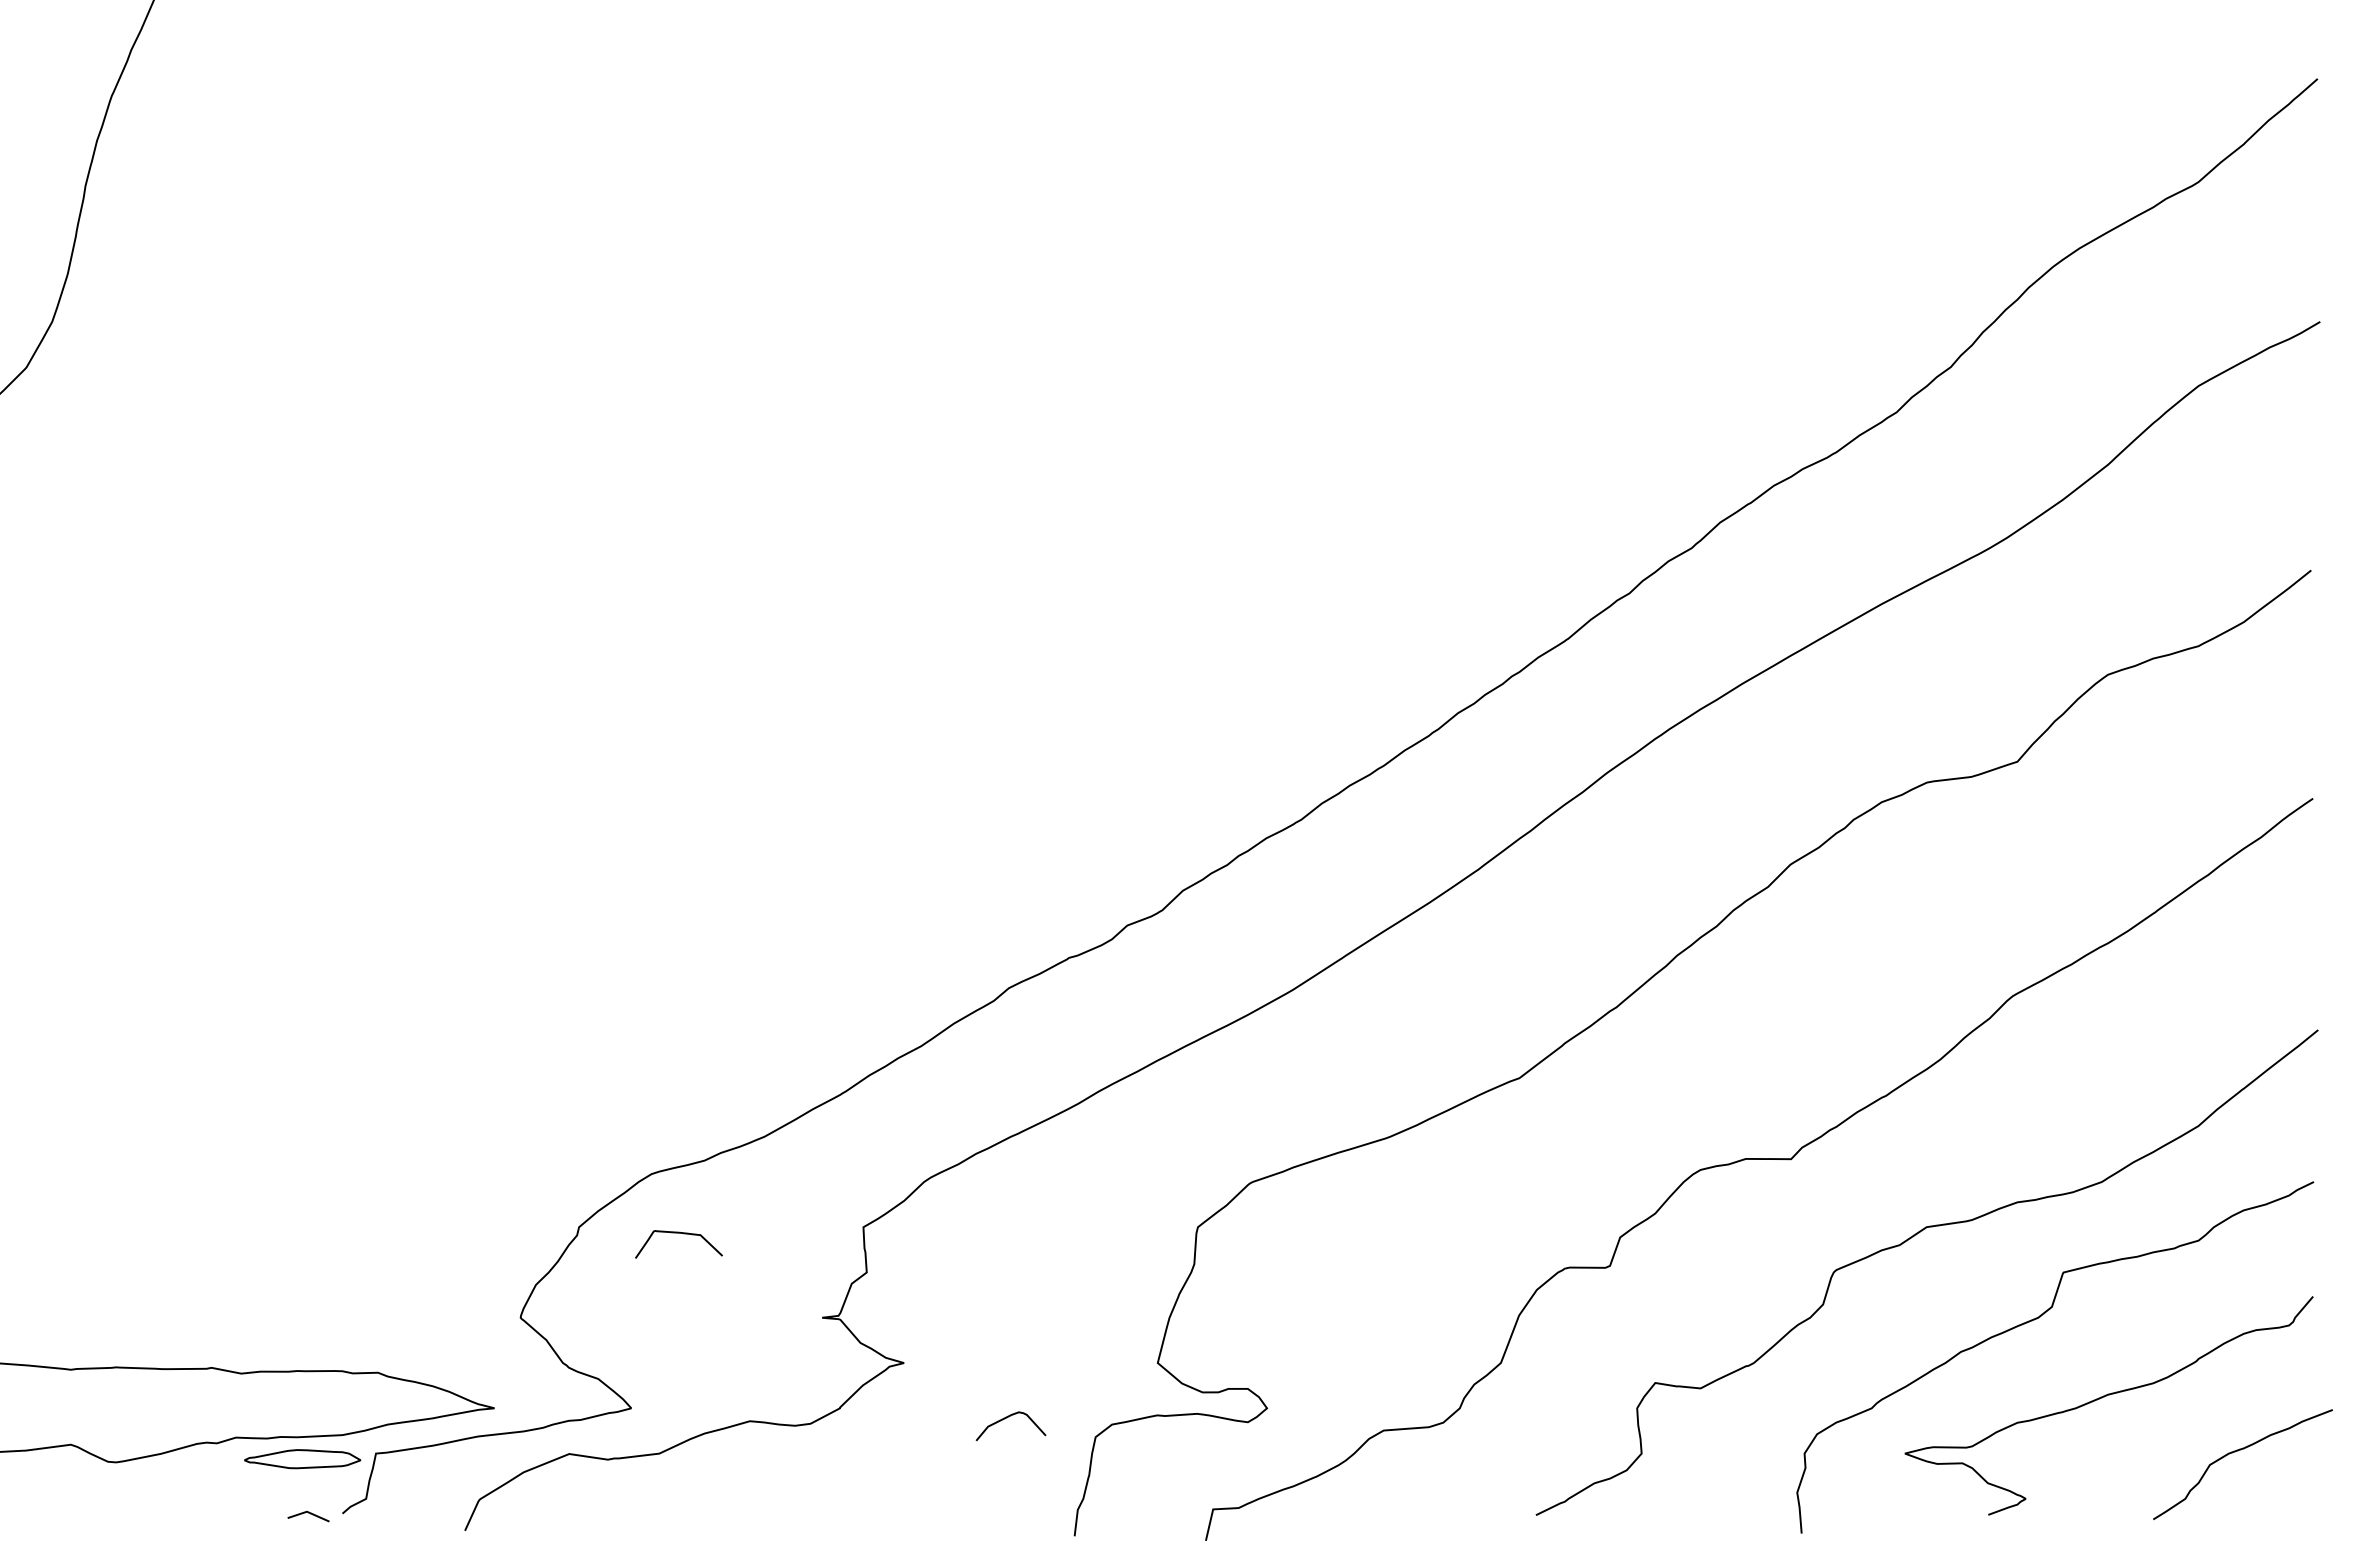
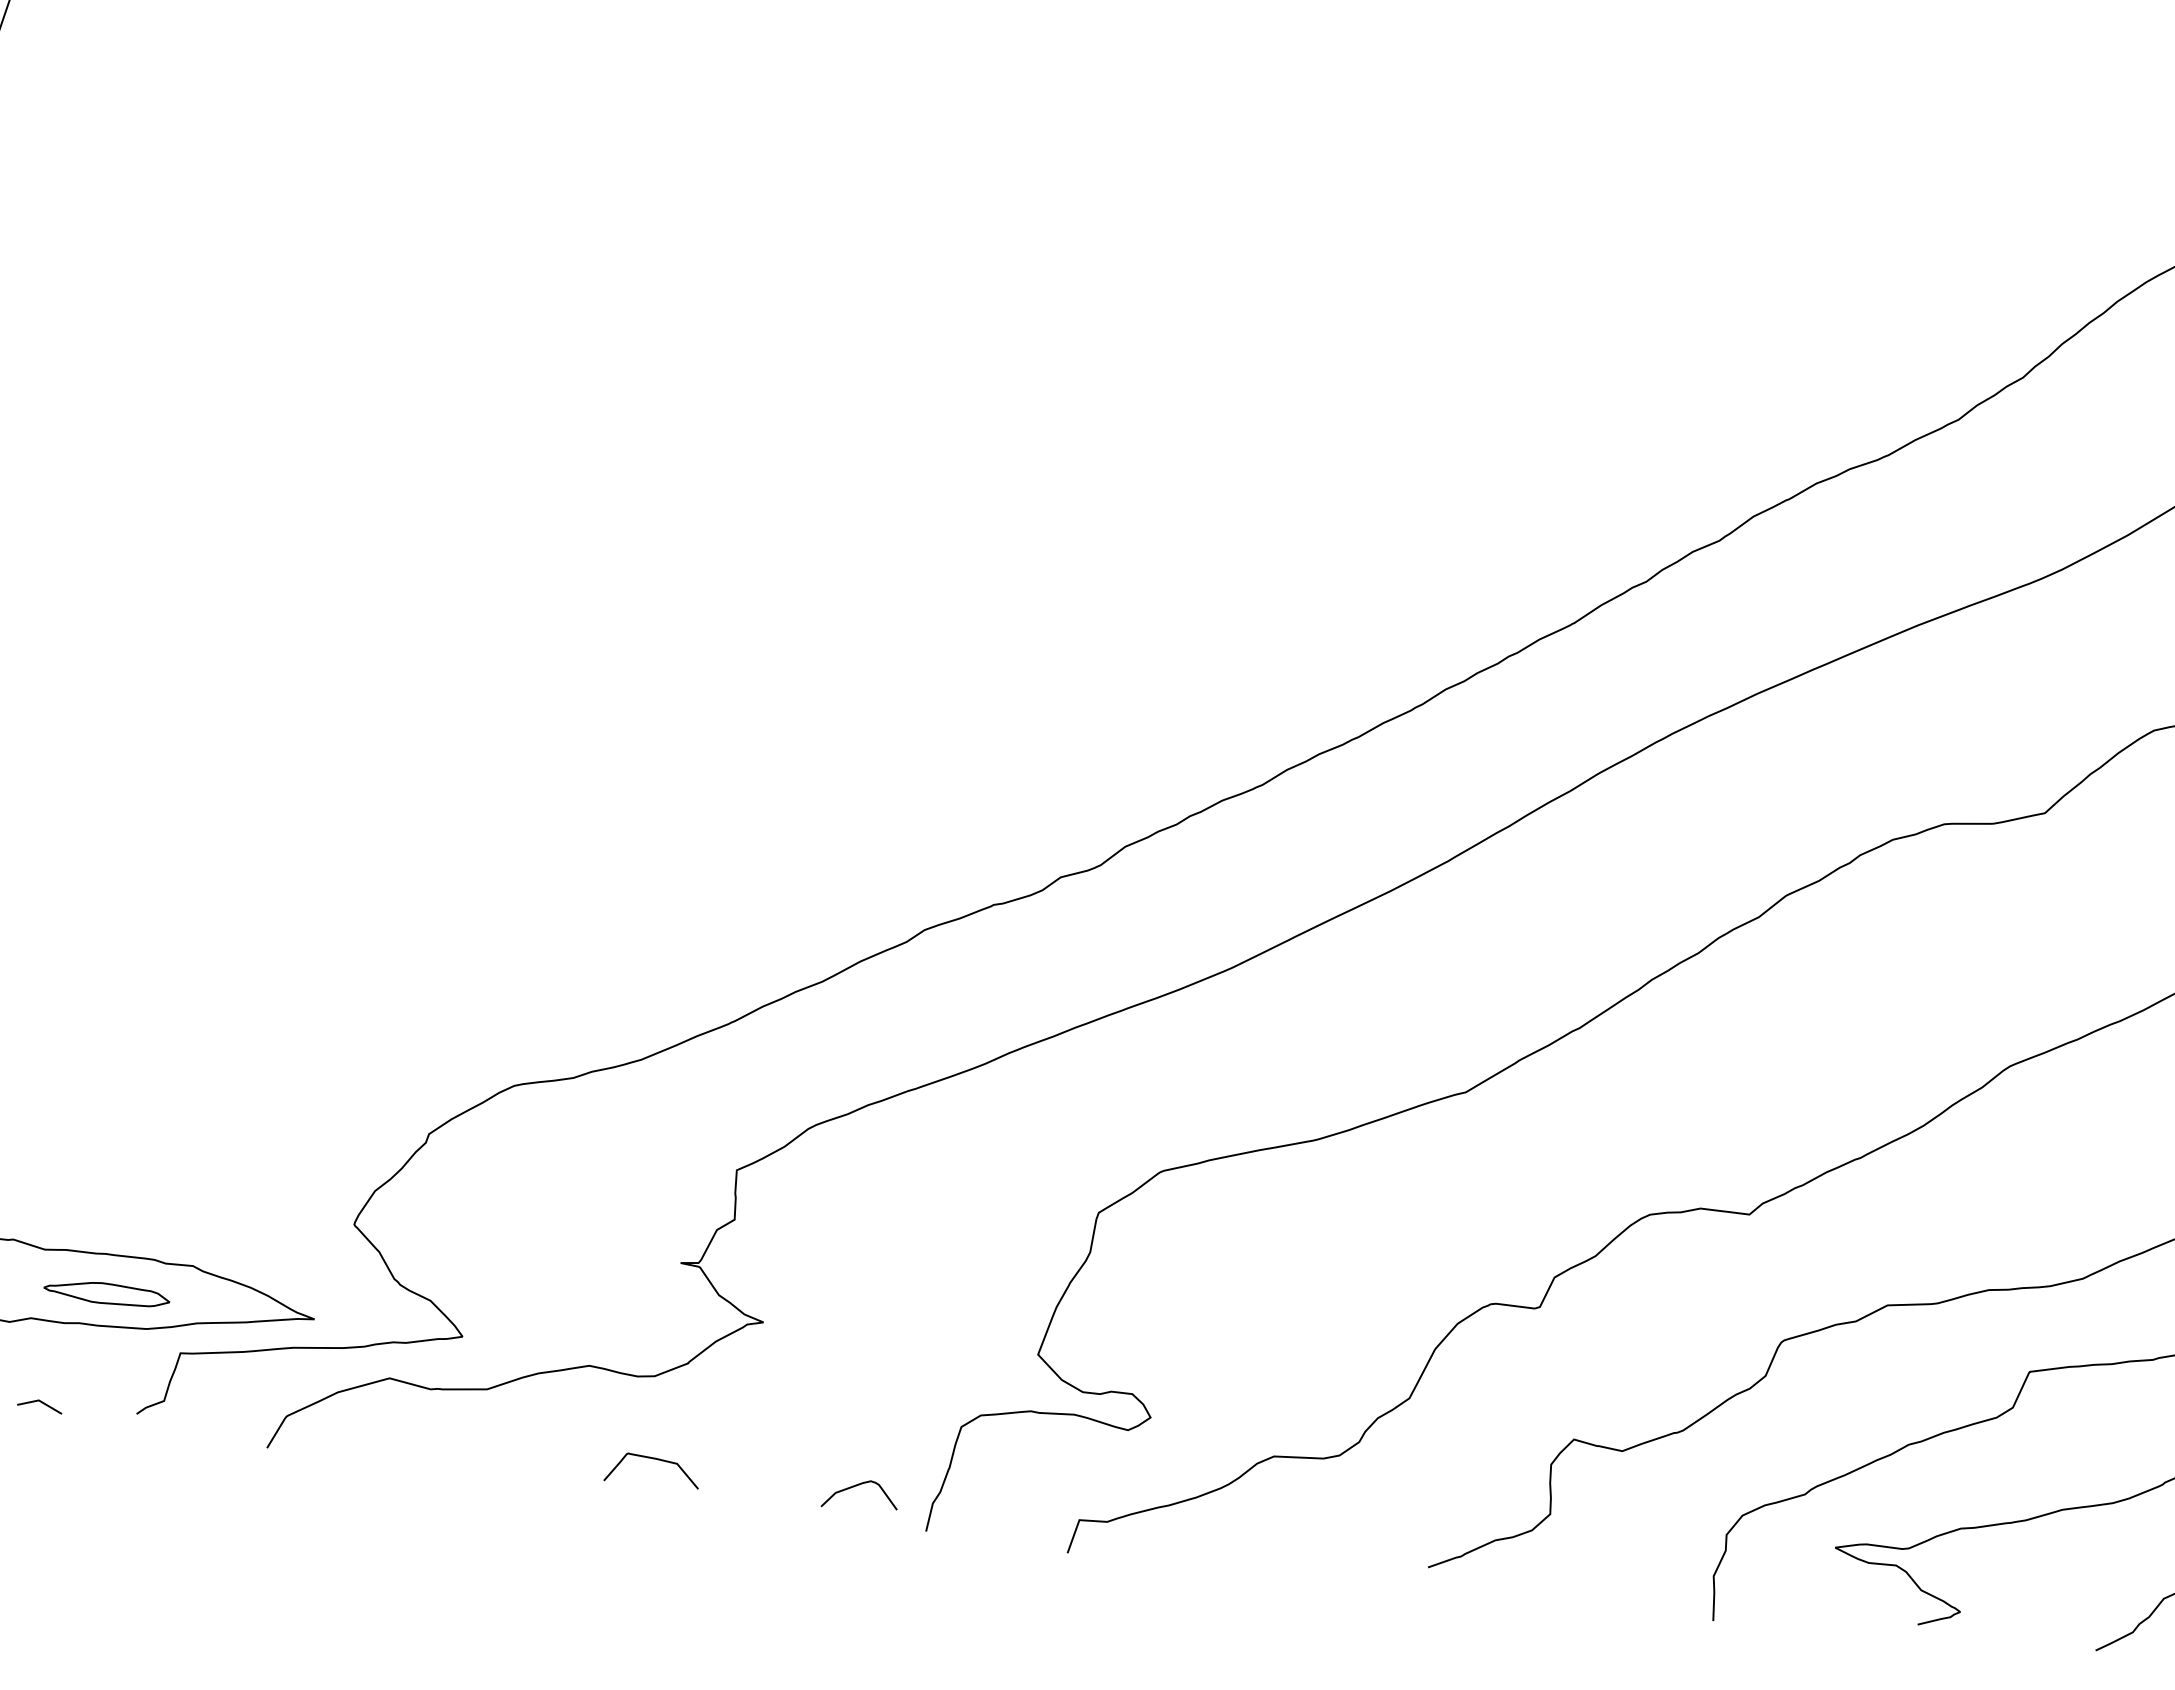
curve: (678, 1233) -> (653, 1459), moved
curve: (1006, 1418) -> (856, 1486), moved
part: (302, 1459) -> (106, 1294), moved
line: (310, 1514) -> (42, 1403), moved

